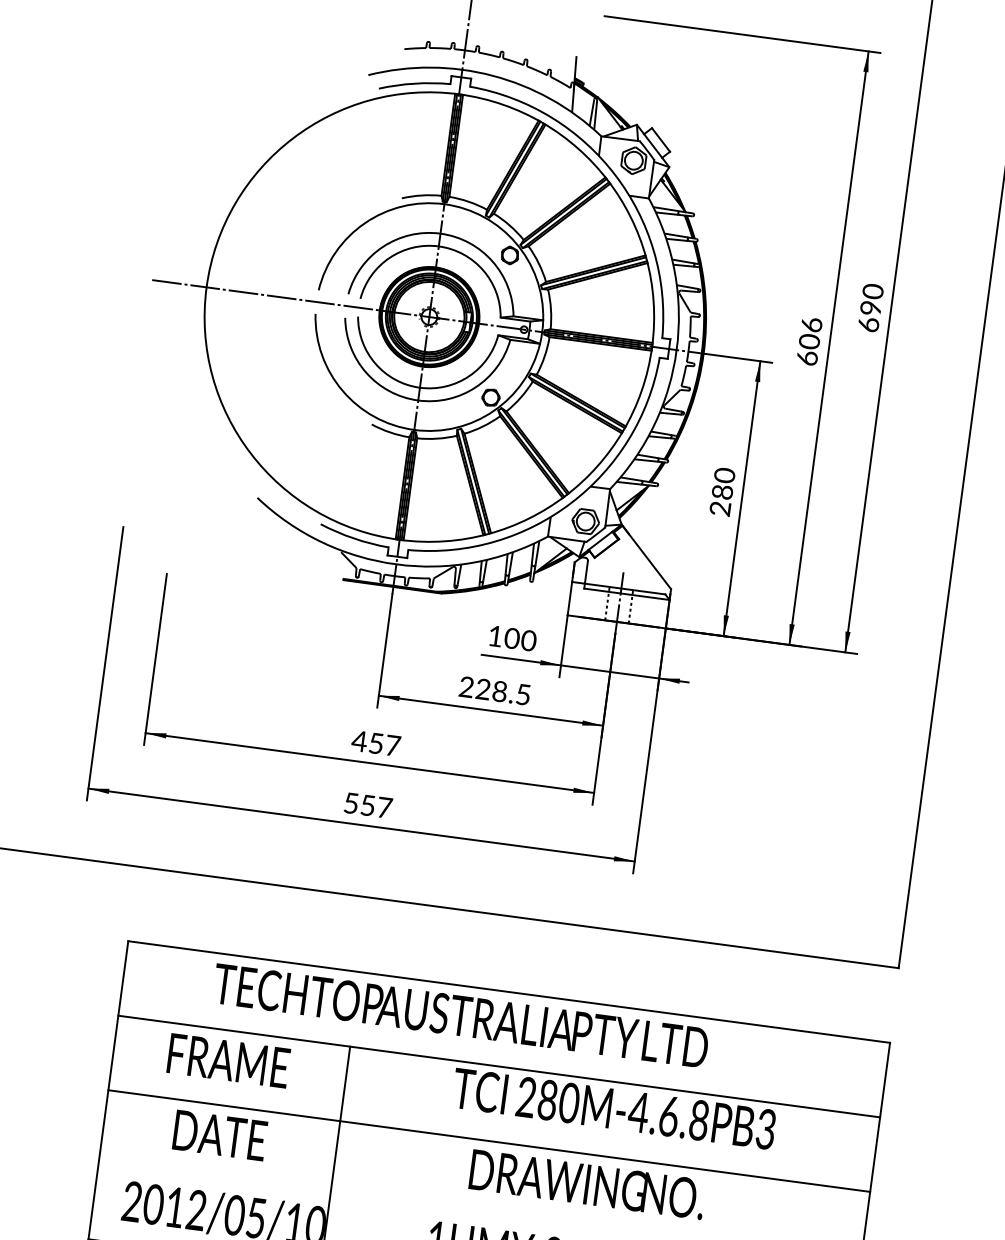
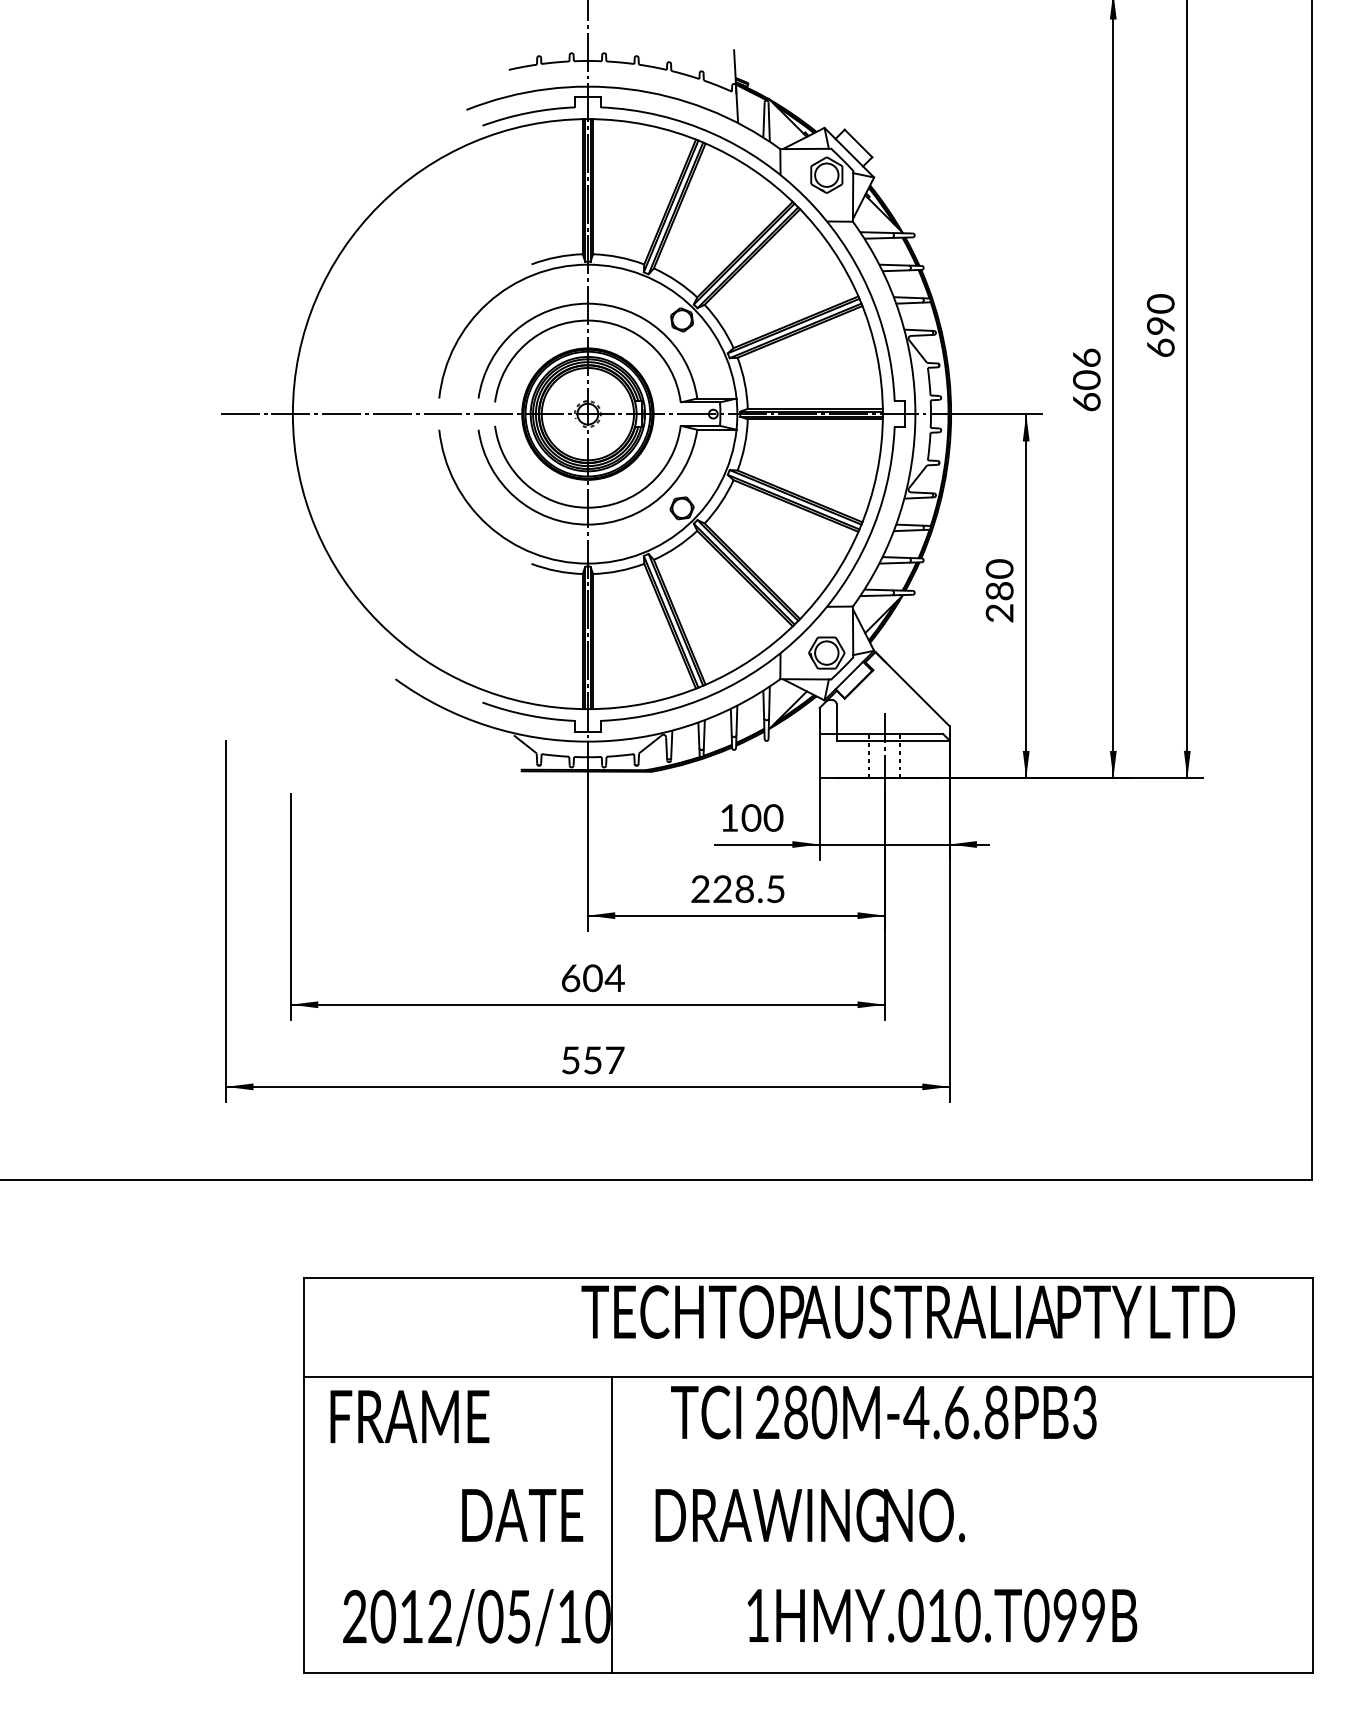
text: (376, 743) -> (592, 978), 457 -> 604
text: (460, 1015) -> (907, 1311), moved
text: (228, 1060) -> (409, 1416), moved
text: (613, 1108) -> (883, 1412), moved
text: (219, 1135) -> (522, 1515), moved
line: (489, 1140) -> (808, 1475), removed
text: (586, 1184) -> (809, 1515), moved

